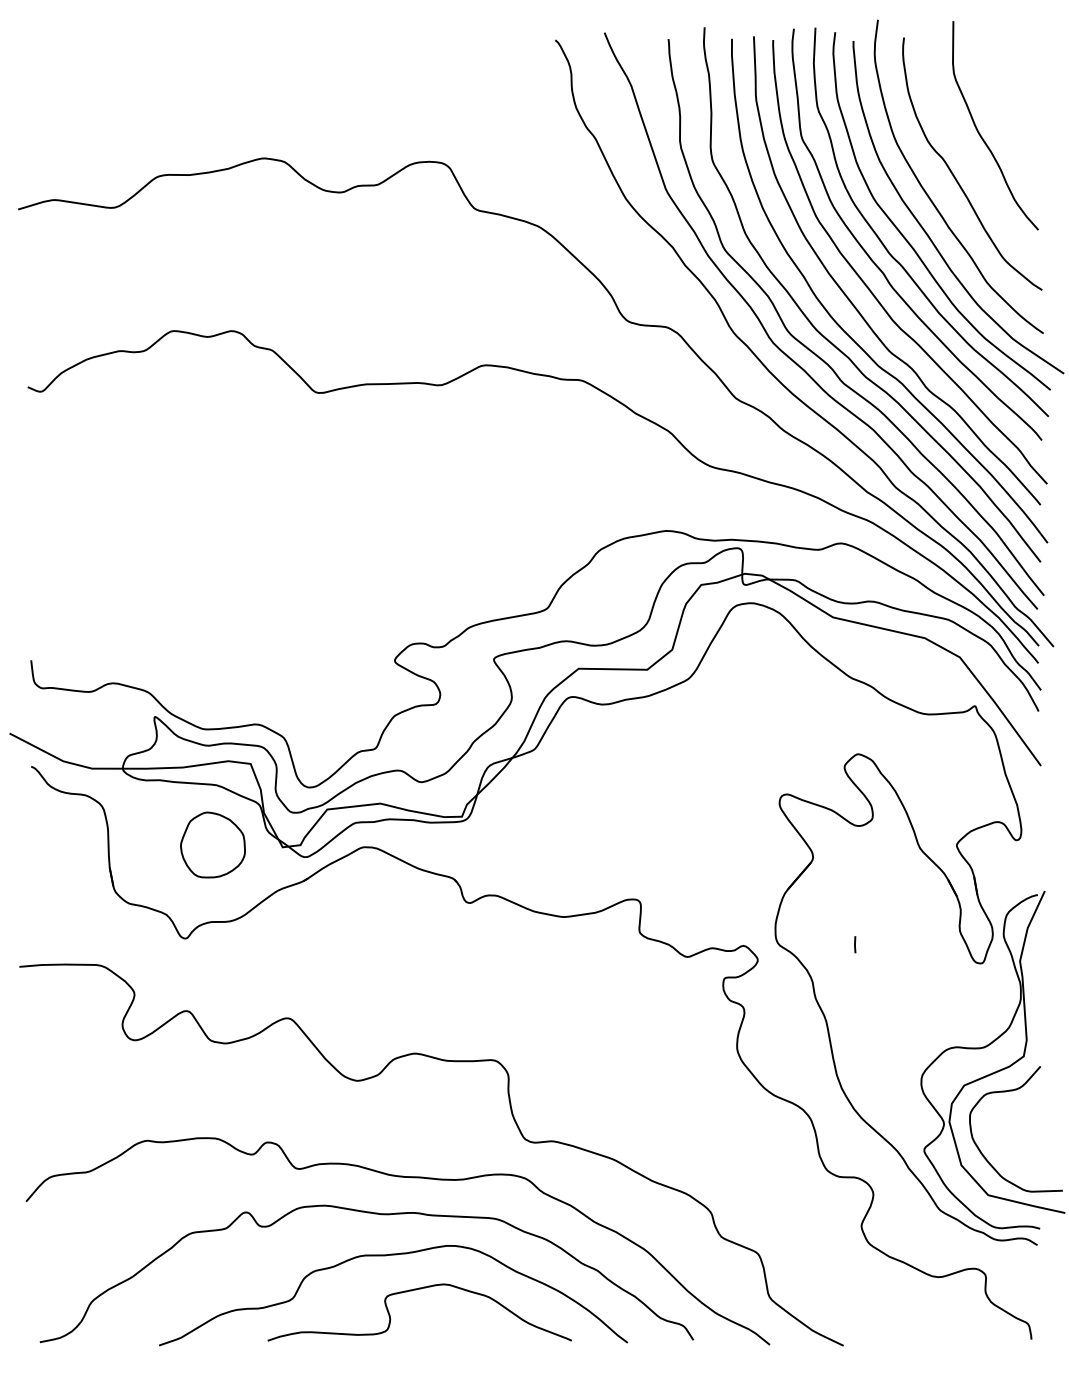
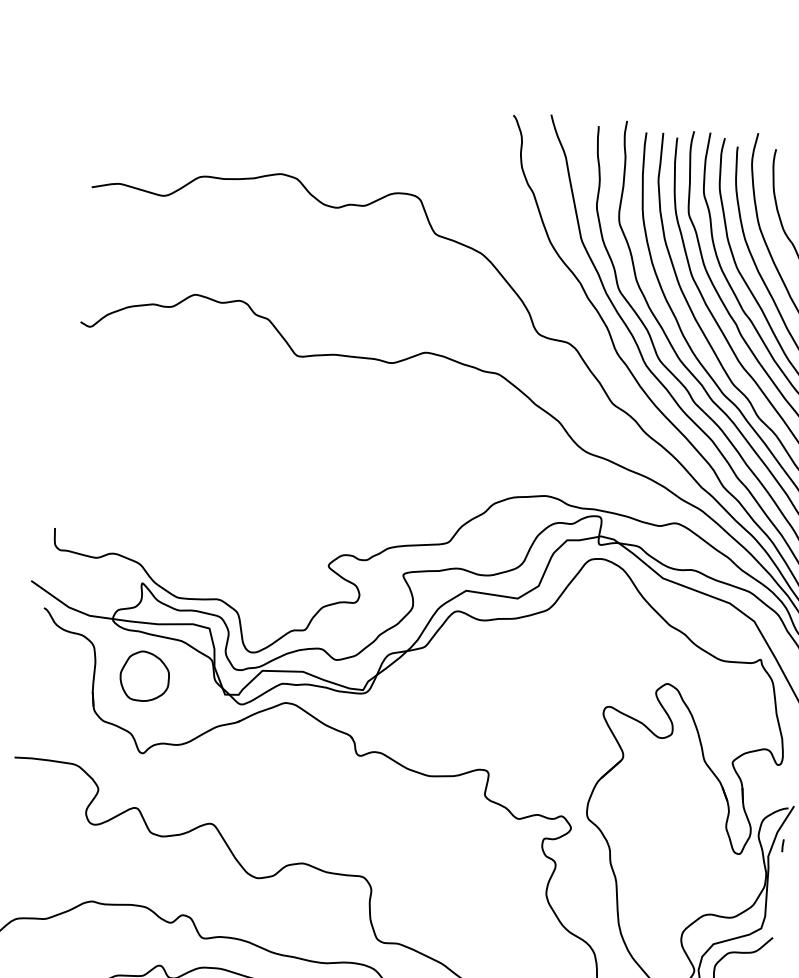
part: (212, 844) -> (144, 676), moved
line: (855, 944) -> (783, 845), moved

